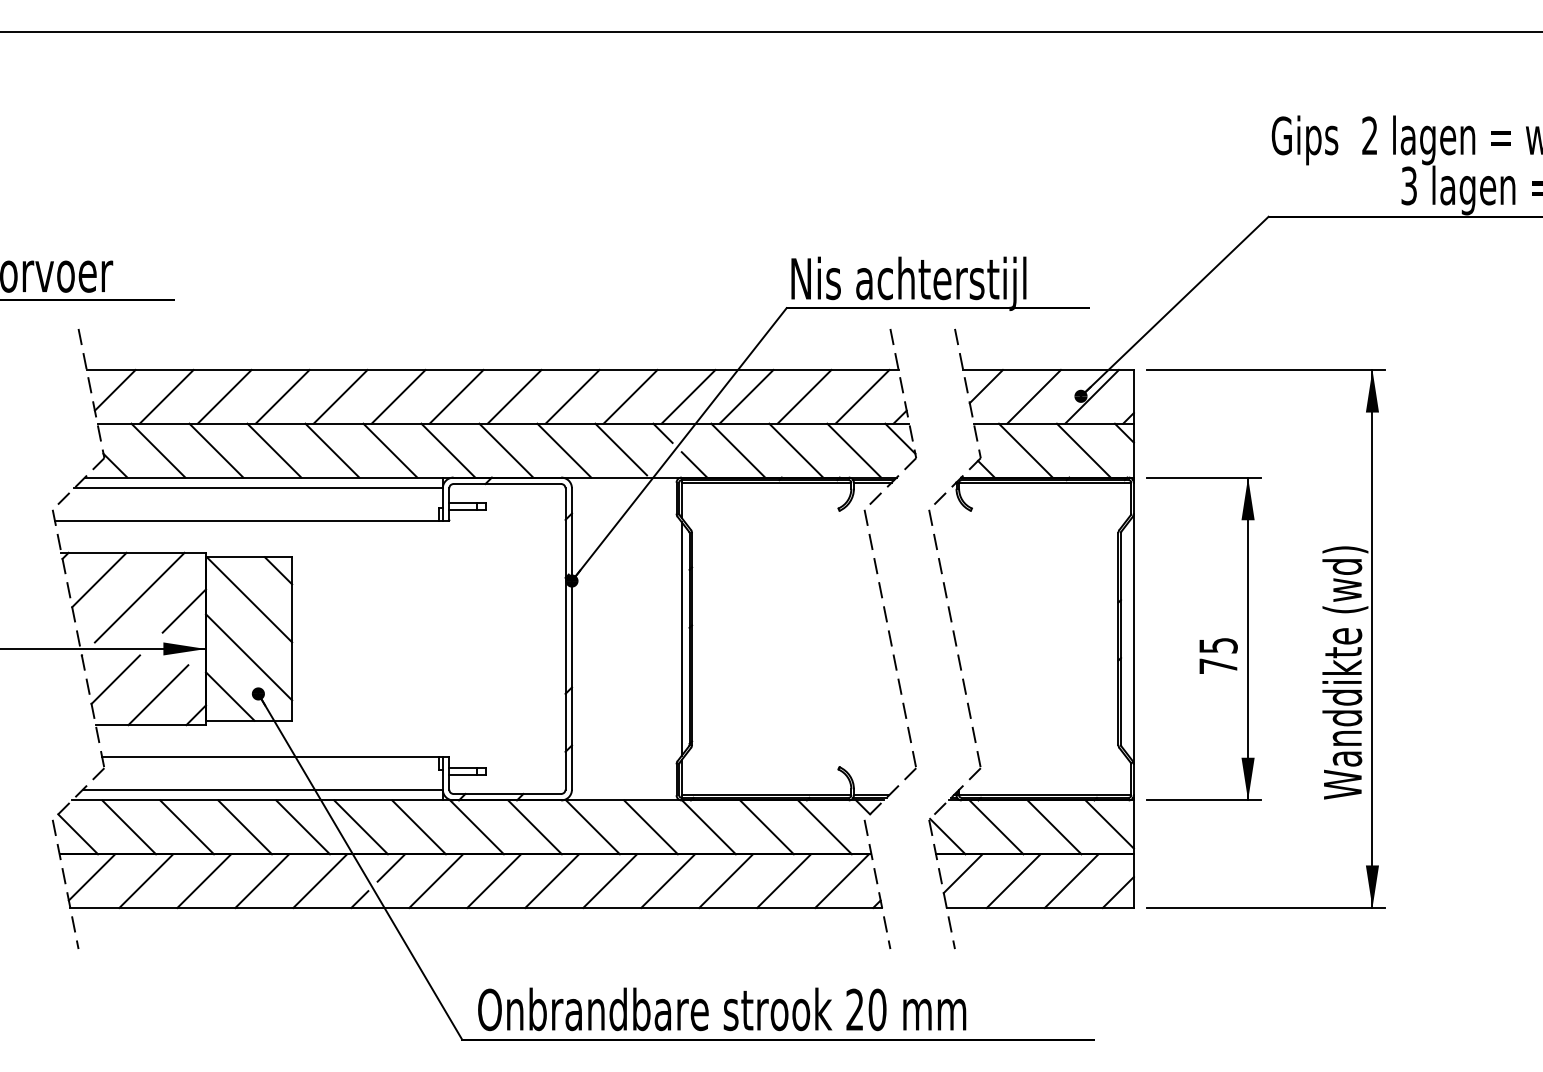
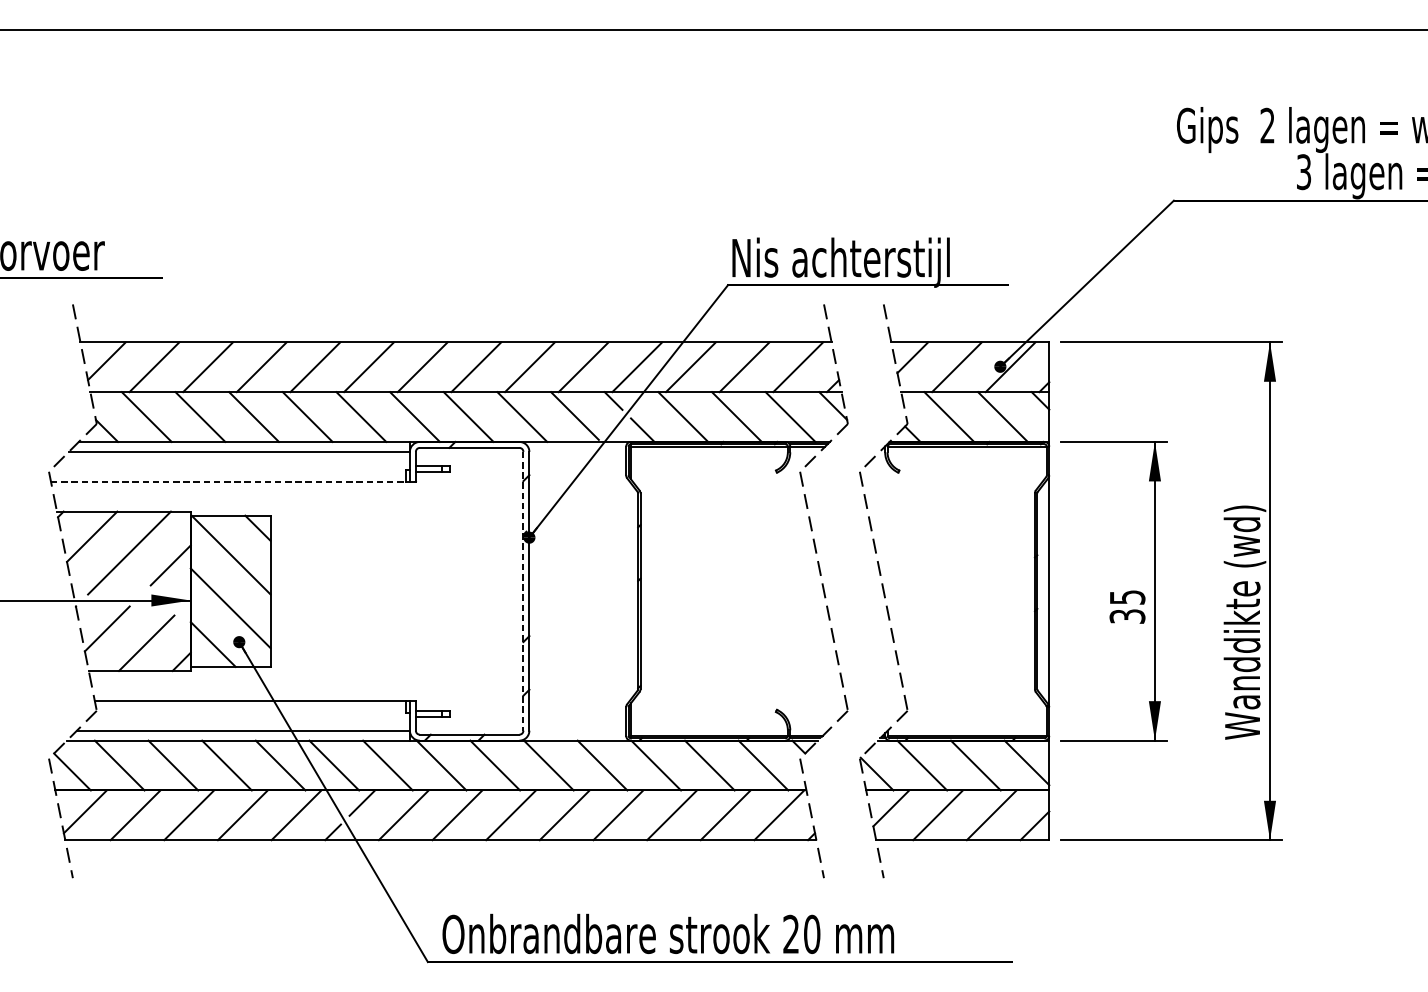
line: (246, 520) -> (228, 481), solid -> dashed
line: (681, 638) -> (630, 590), removed
line: (565, 639) -> (523, 591), solid -> dashed
text: (1218, 666) -> (1127, 616), 75 -> 35

